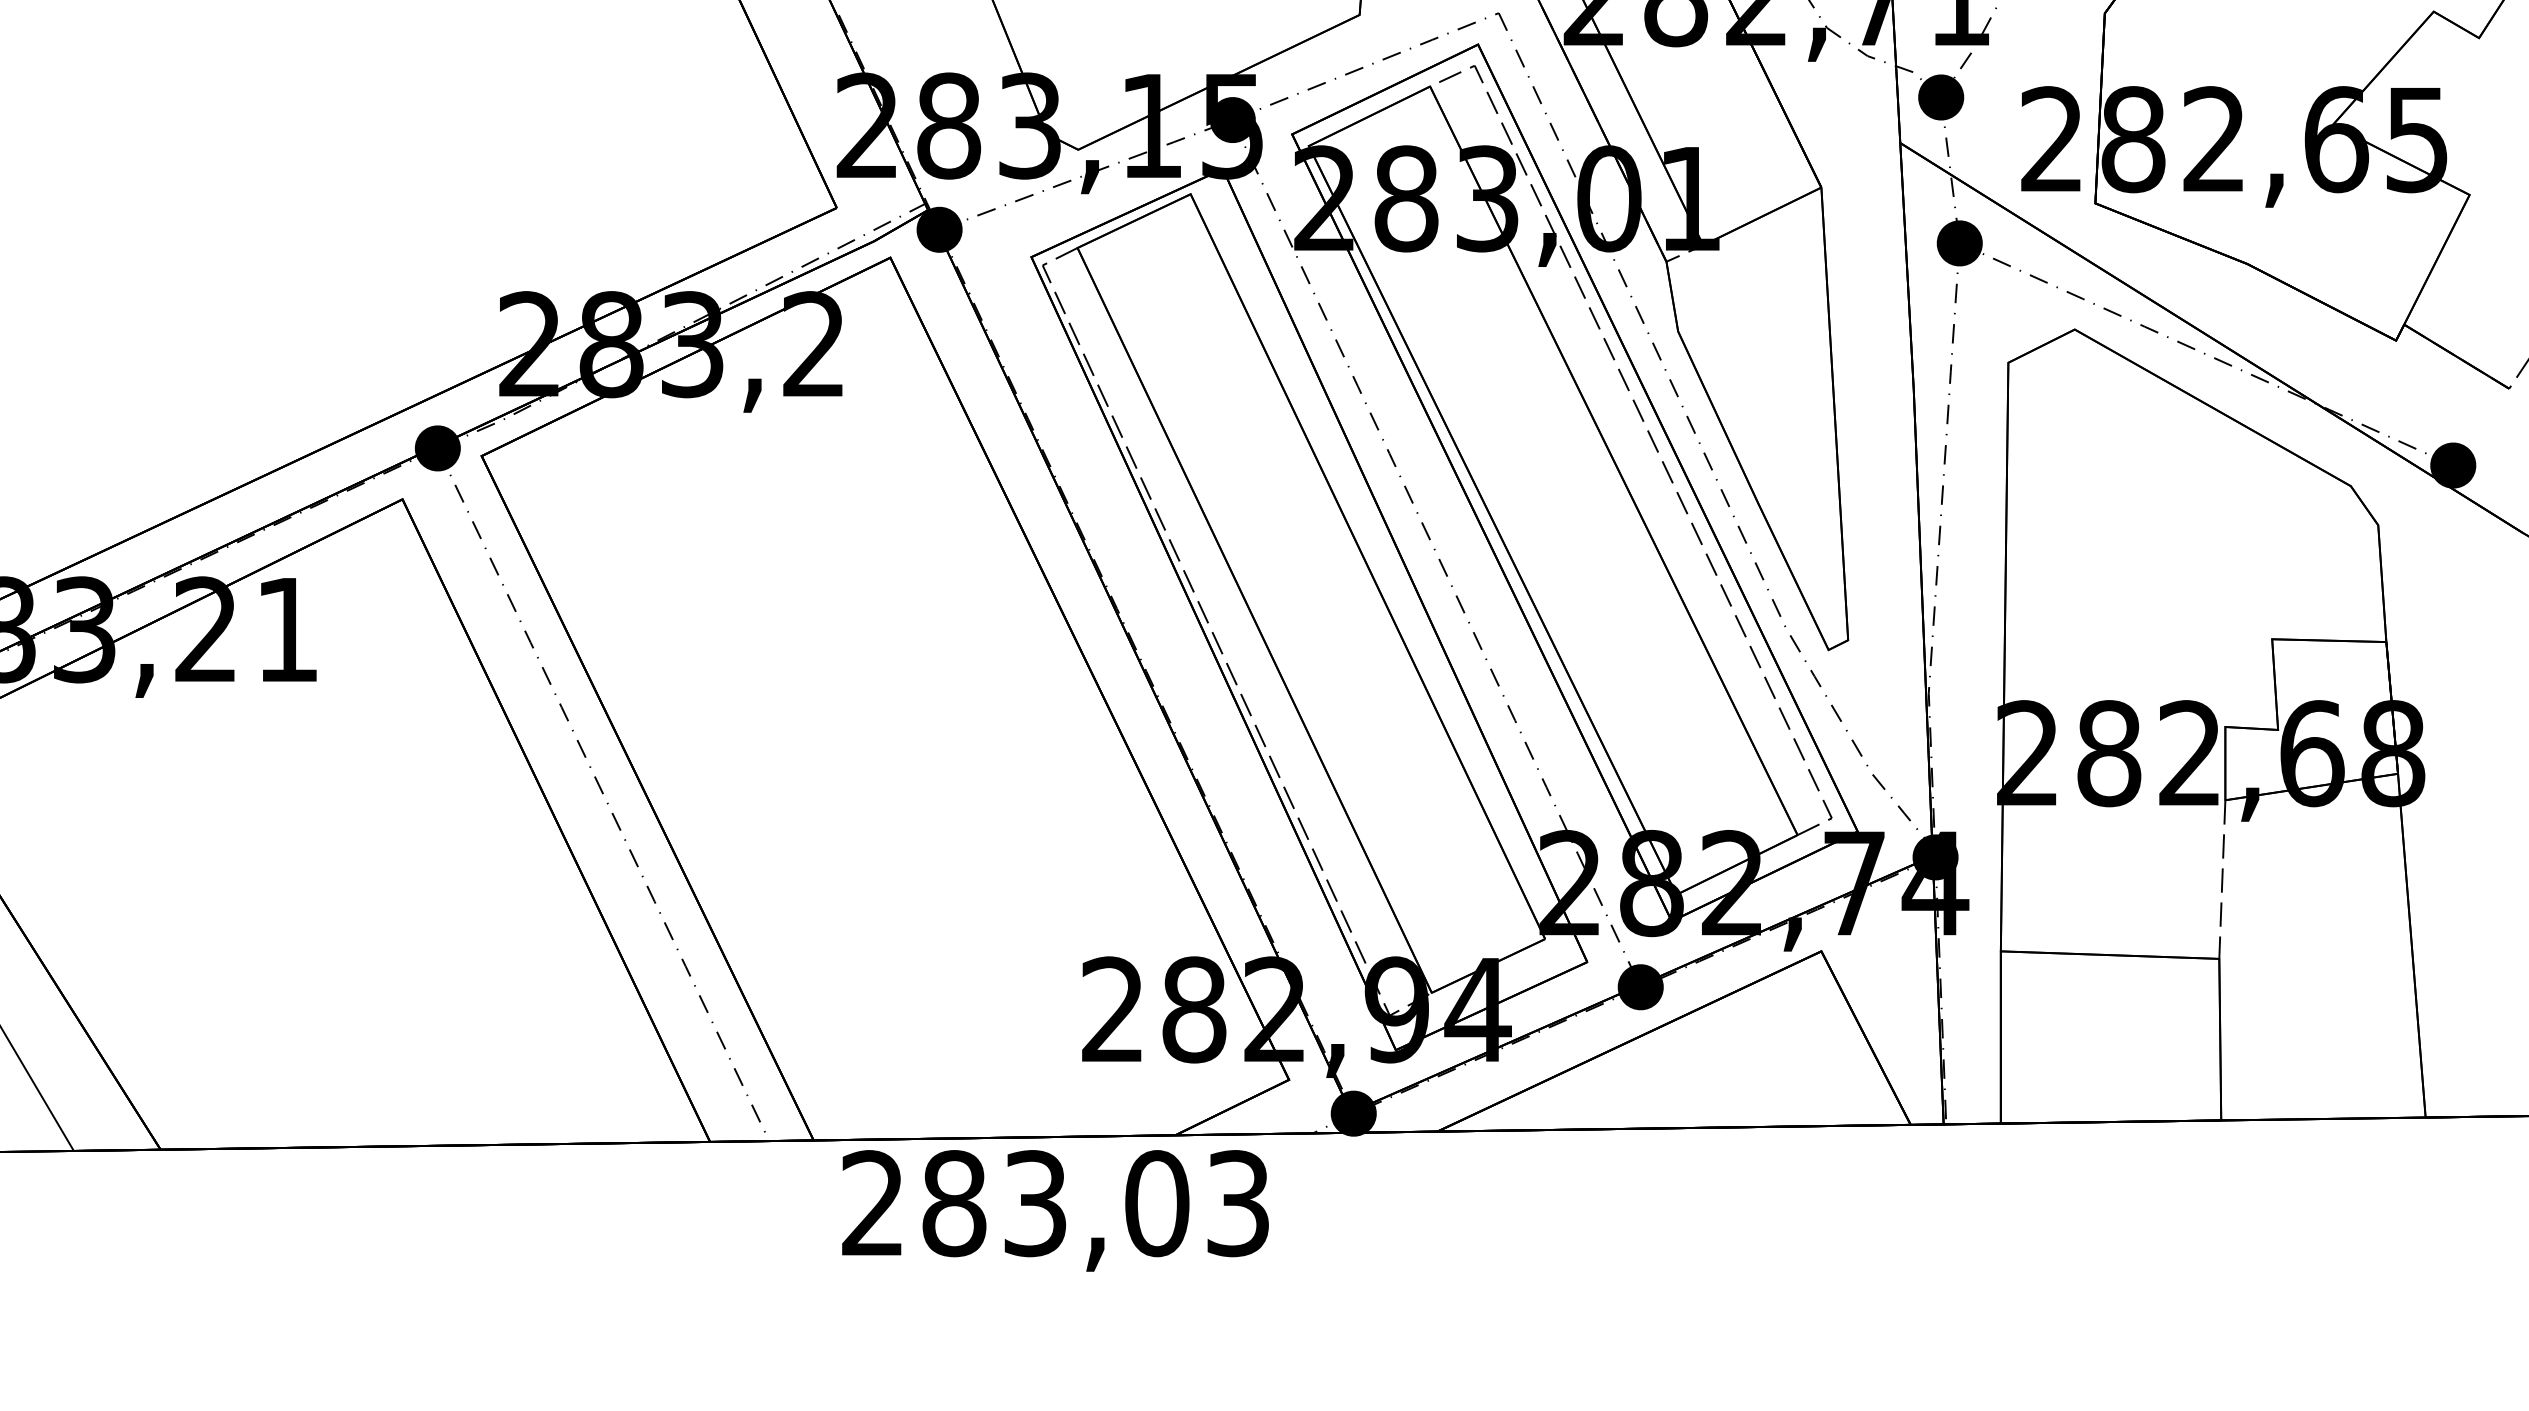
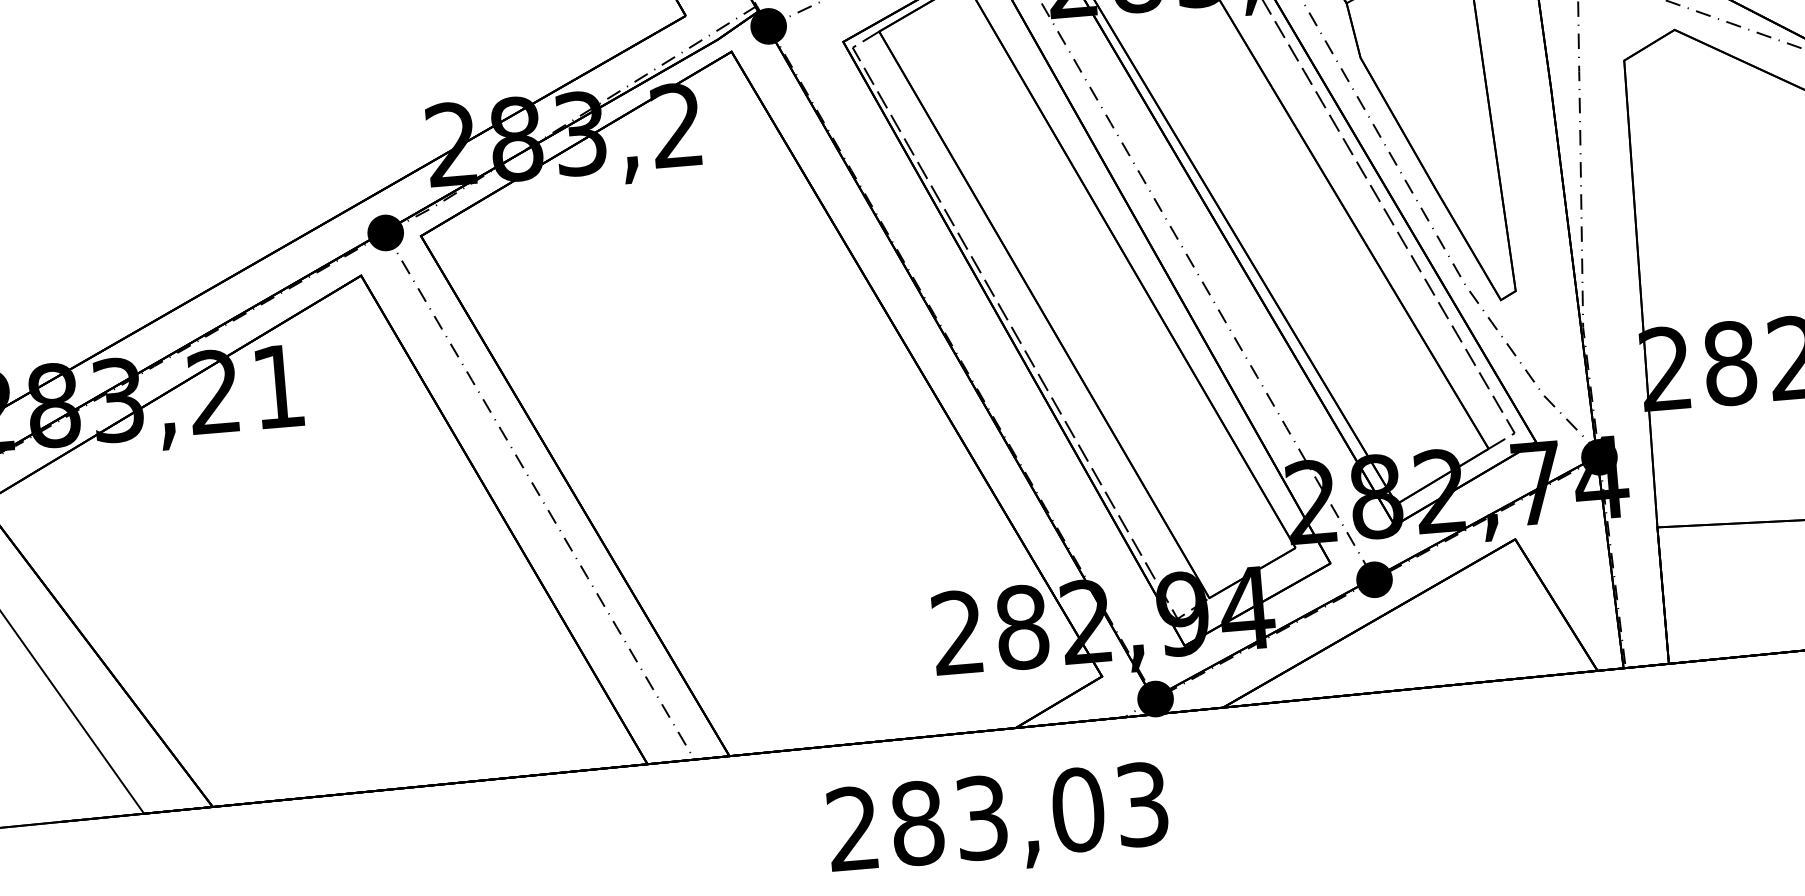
text: (1055, 1210) -> (998, 822), moved

